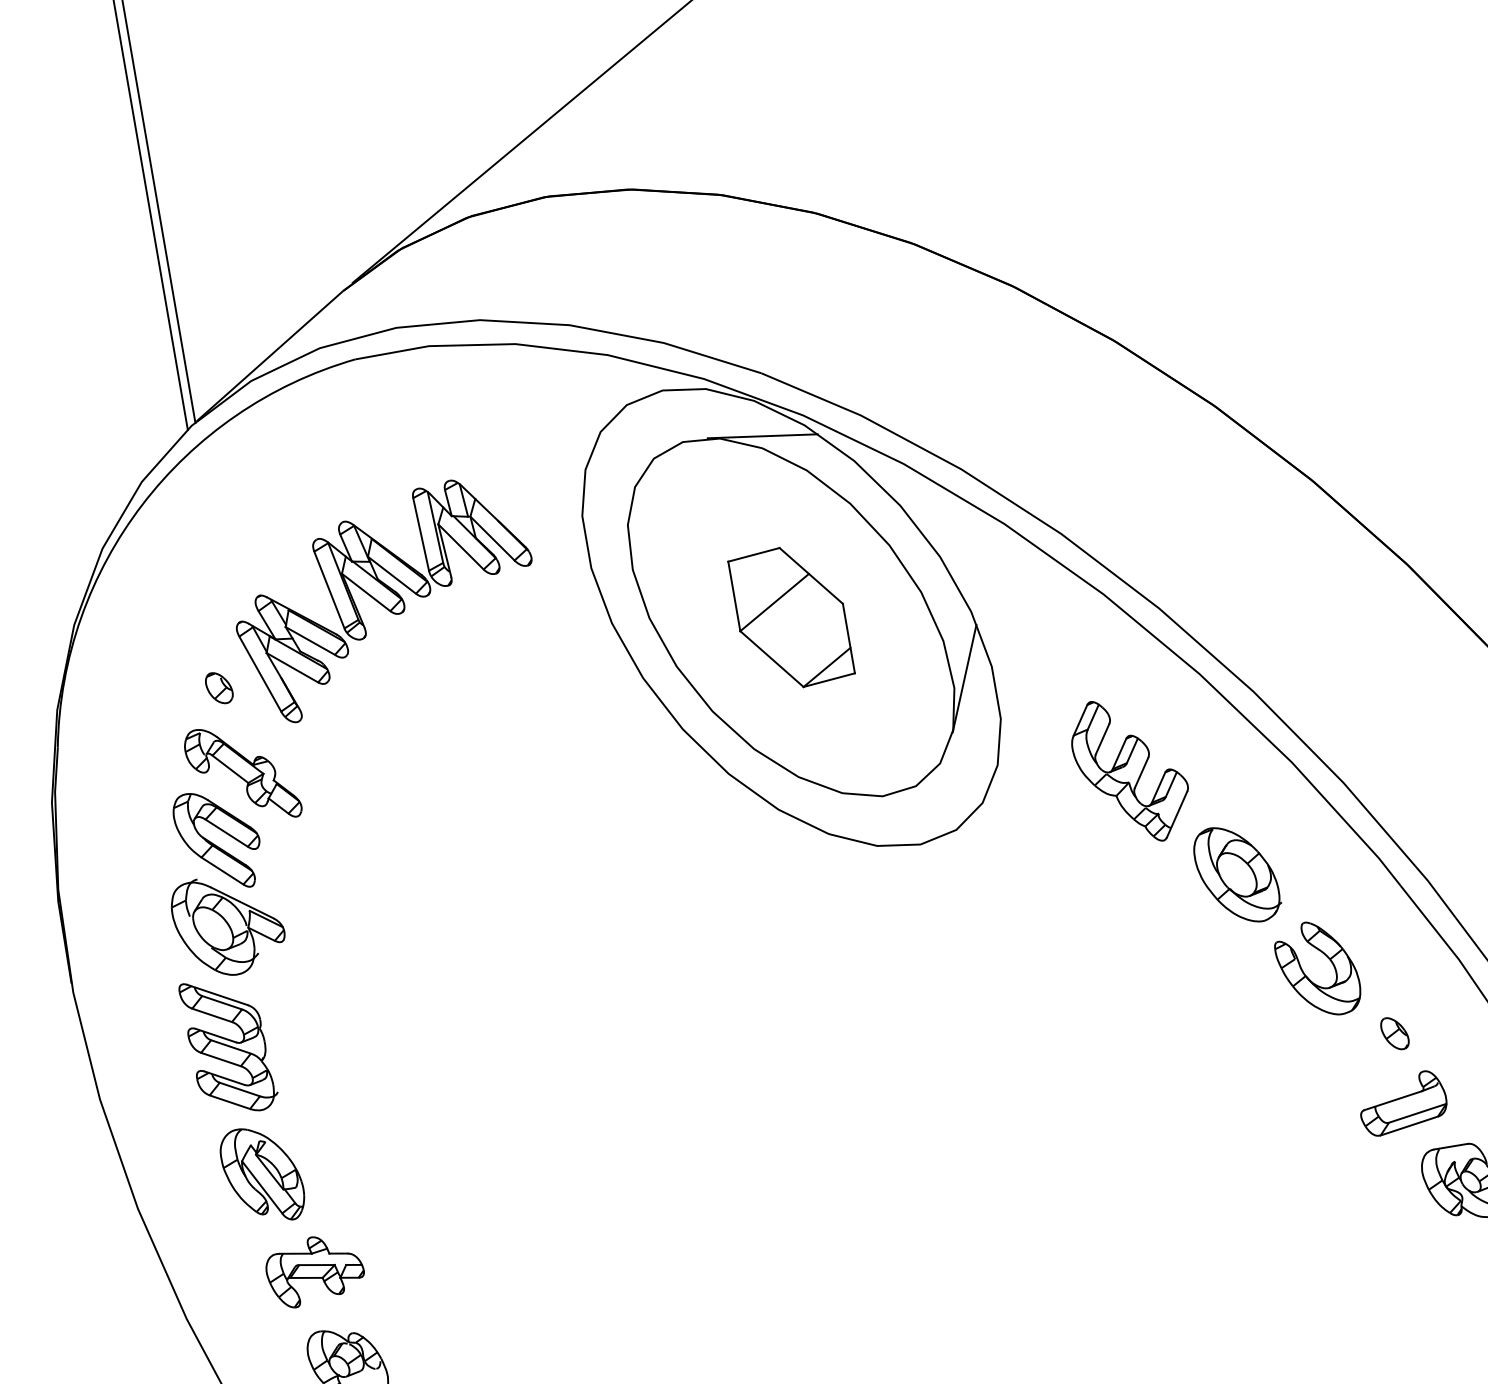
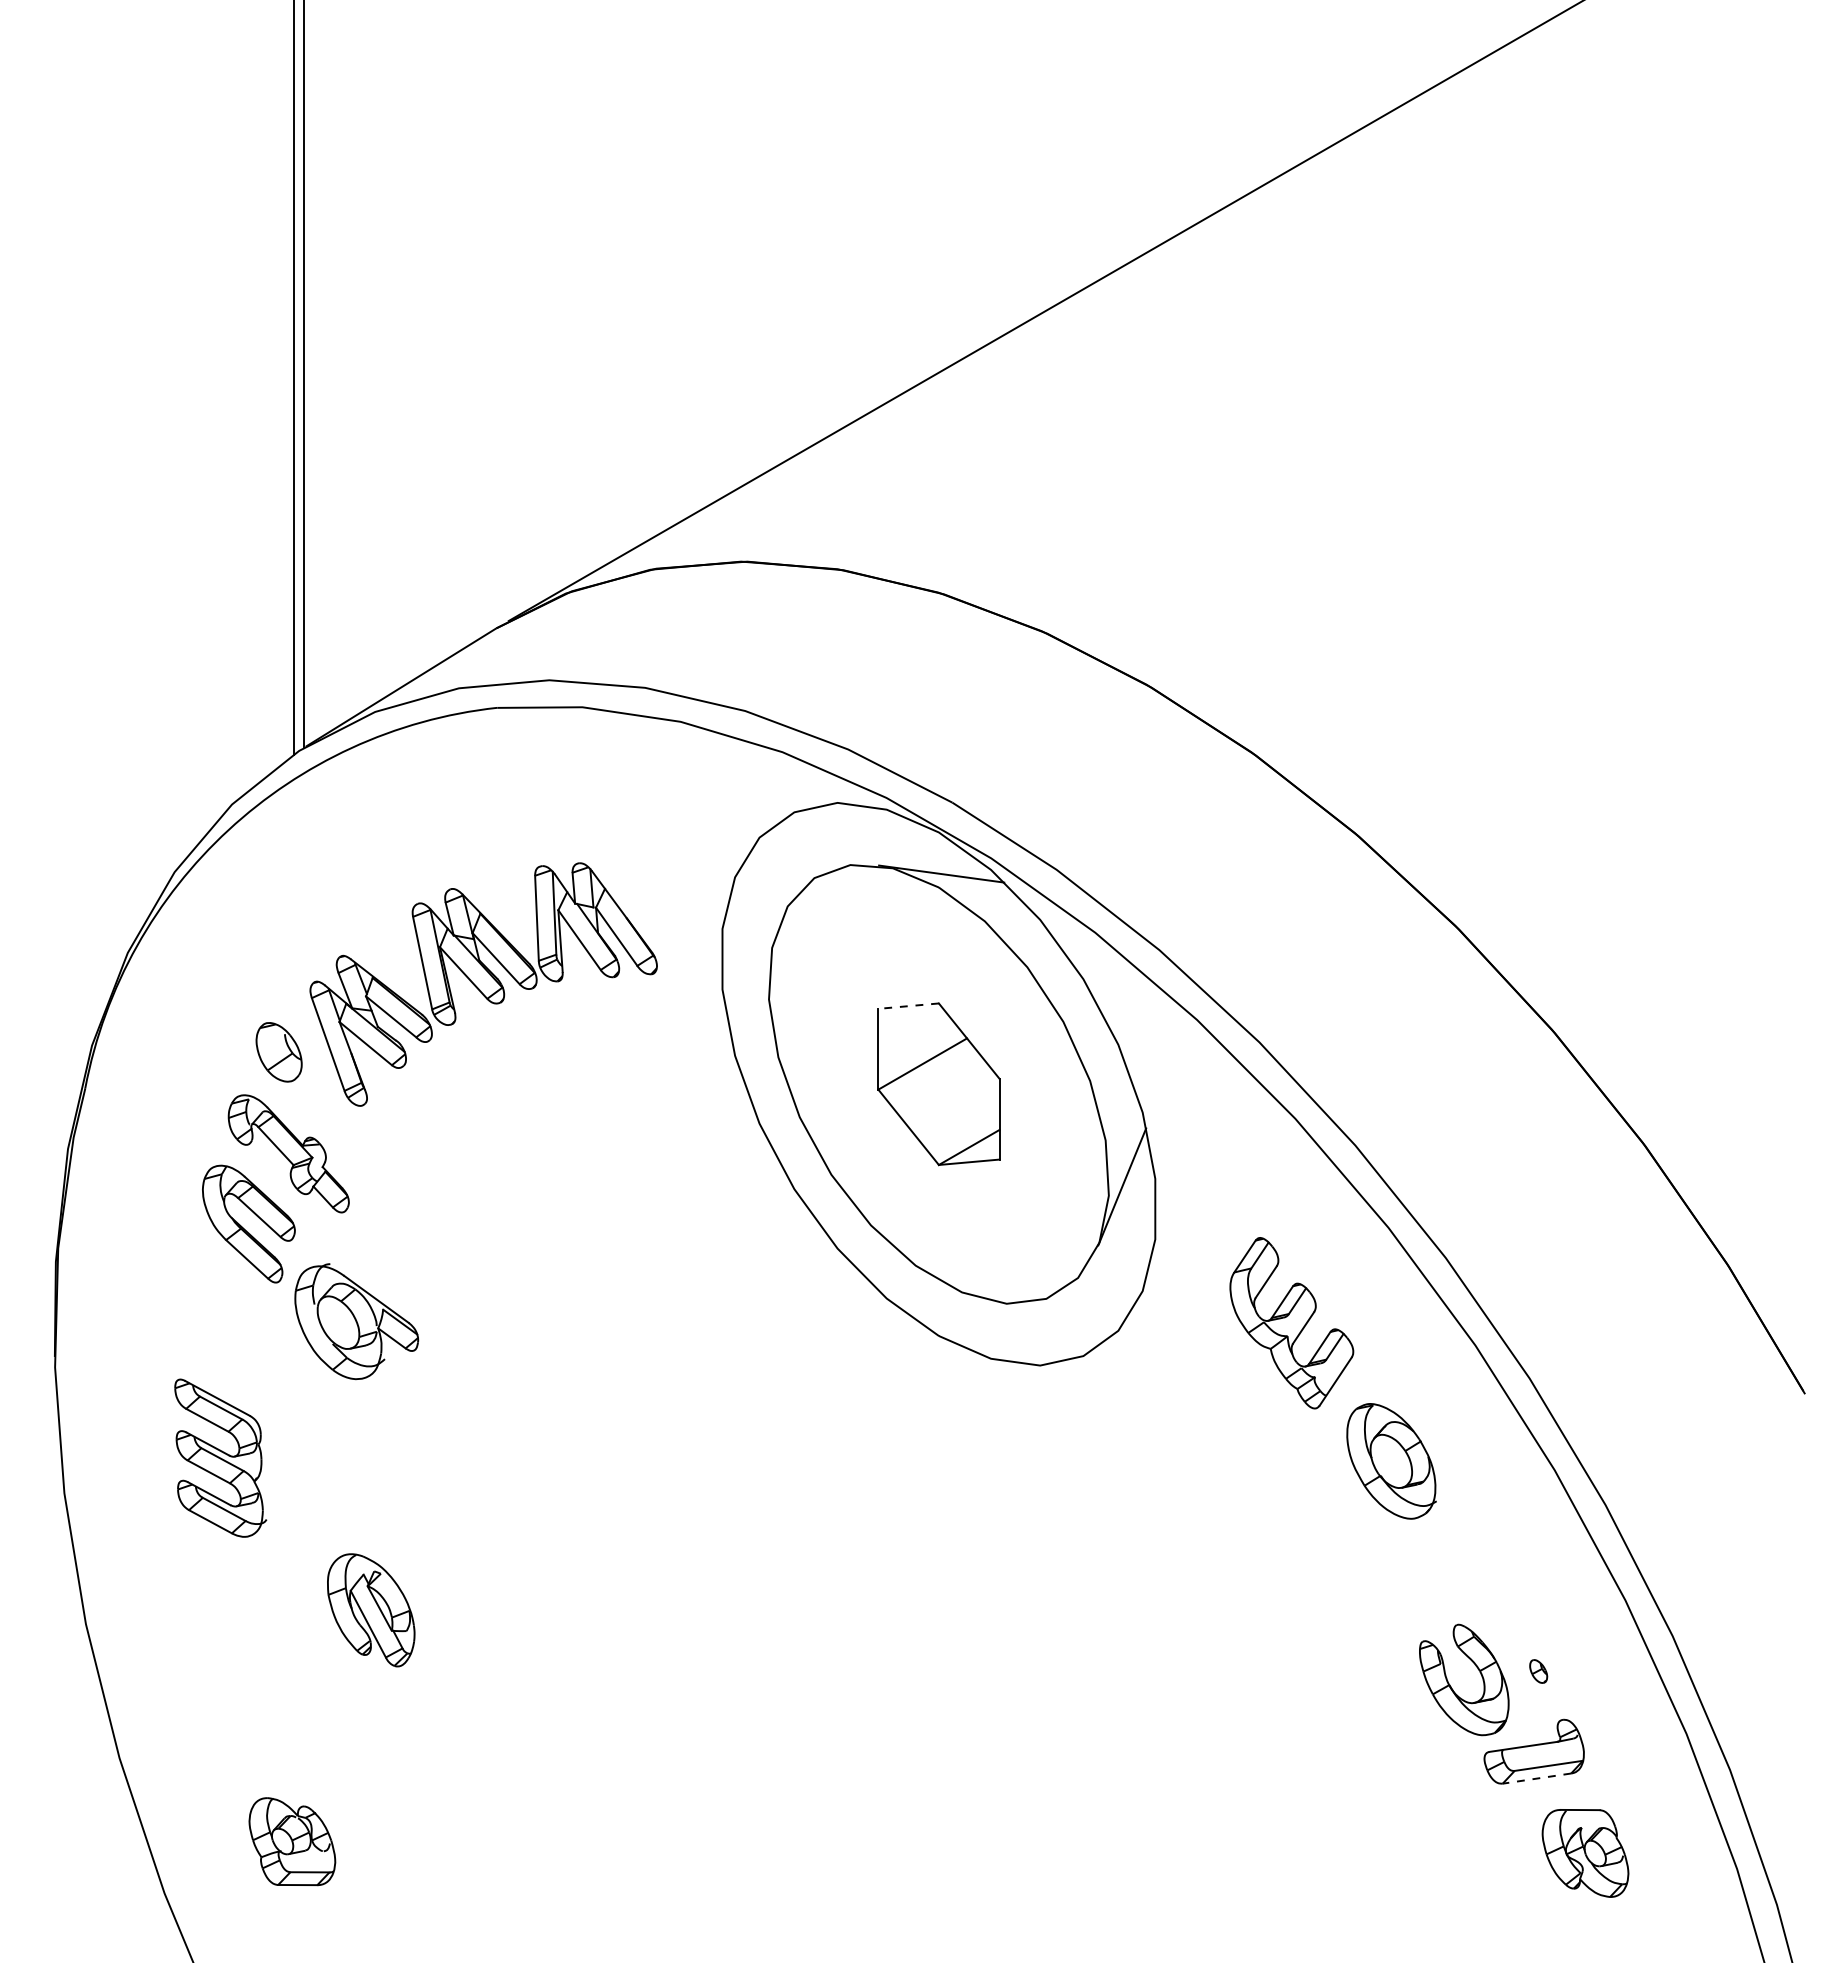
line: (753, 555) -> (908, 1006), solid -> dashed
part: (219, 688) -> (279, 1052), size x1.6
part: (228, 924) -> (356, 1321), moved
part: (1307, 976) -> (1451, 1686), moved
part: (1394, 1033) -> (1538, 1671), size x0.6
line: (1409, 1125) -> (1537, 1778), solid -> dashed
part: (262, 1175) -> (371, 1610), moved
part: (314, 1270) -> (273, 1728), removed

